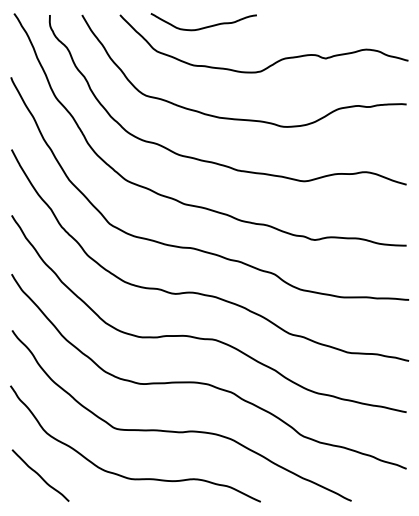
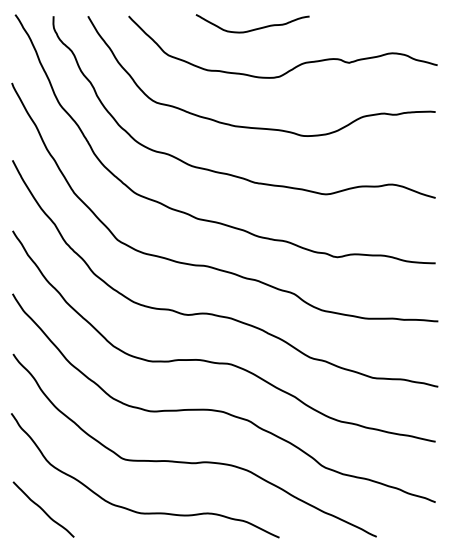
curve: (205, 26) -> (254, 28), moved

